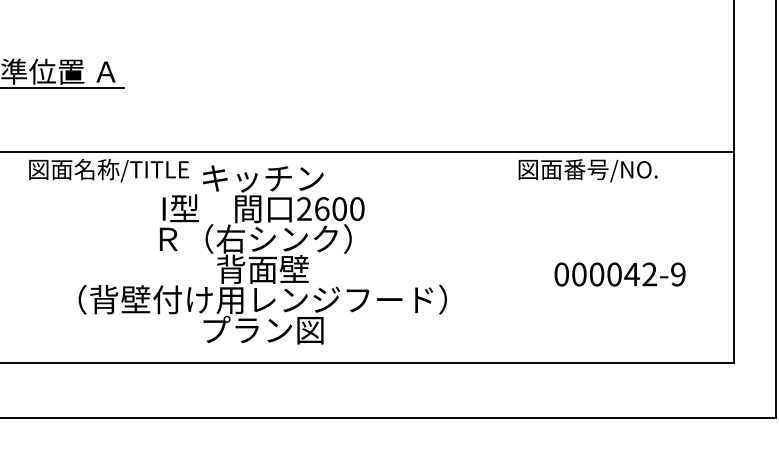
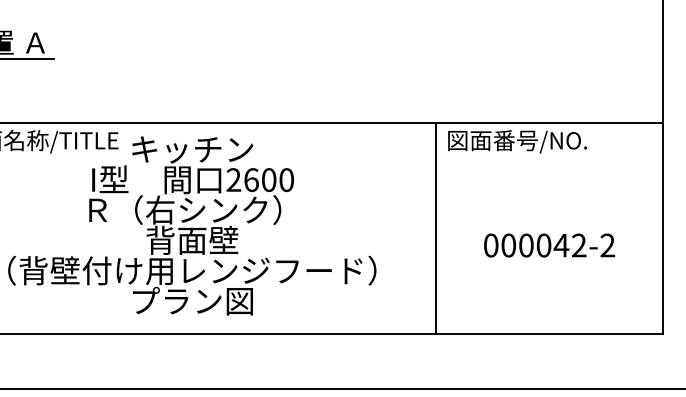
line: (506, 257) -> (435, 228), added
text: (678, 274) -> (607, 245), 000042-9 -> 000042-2

